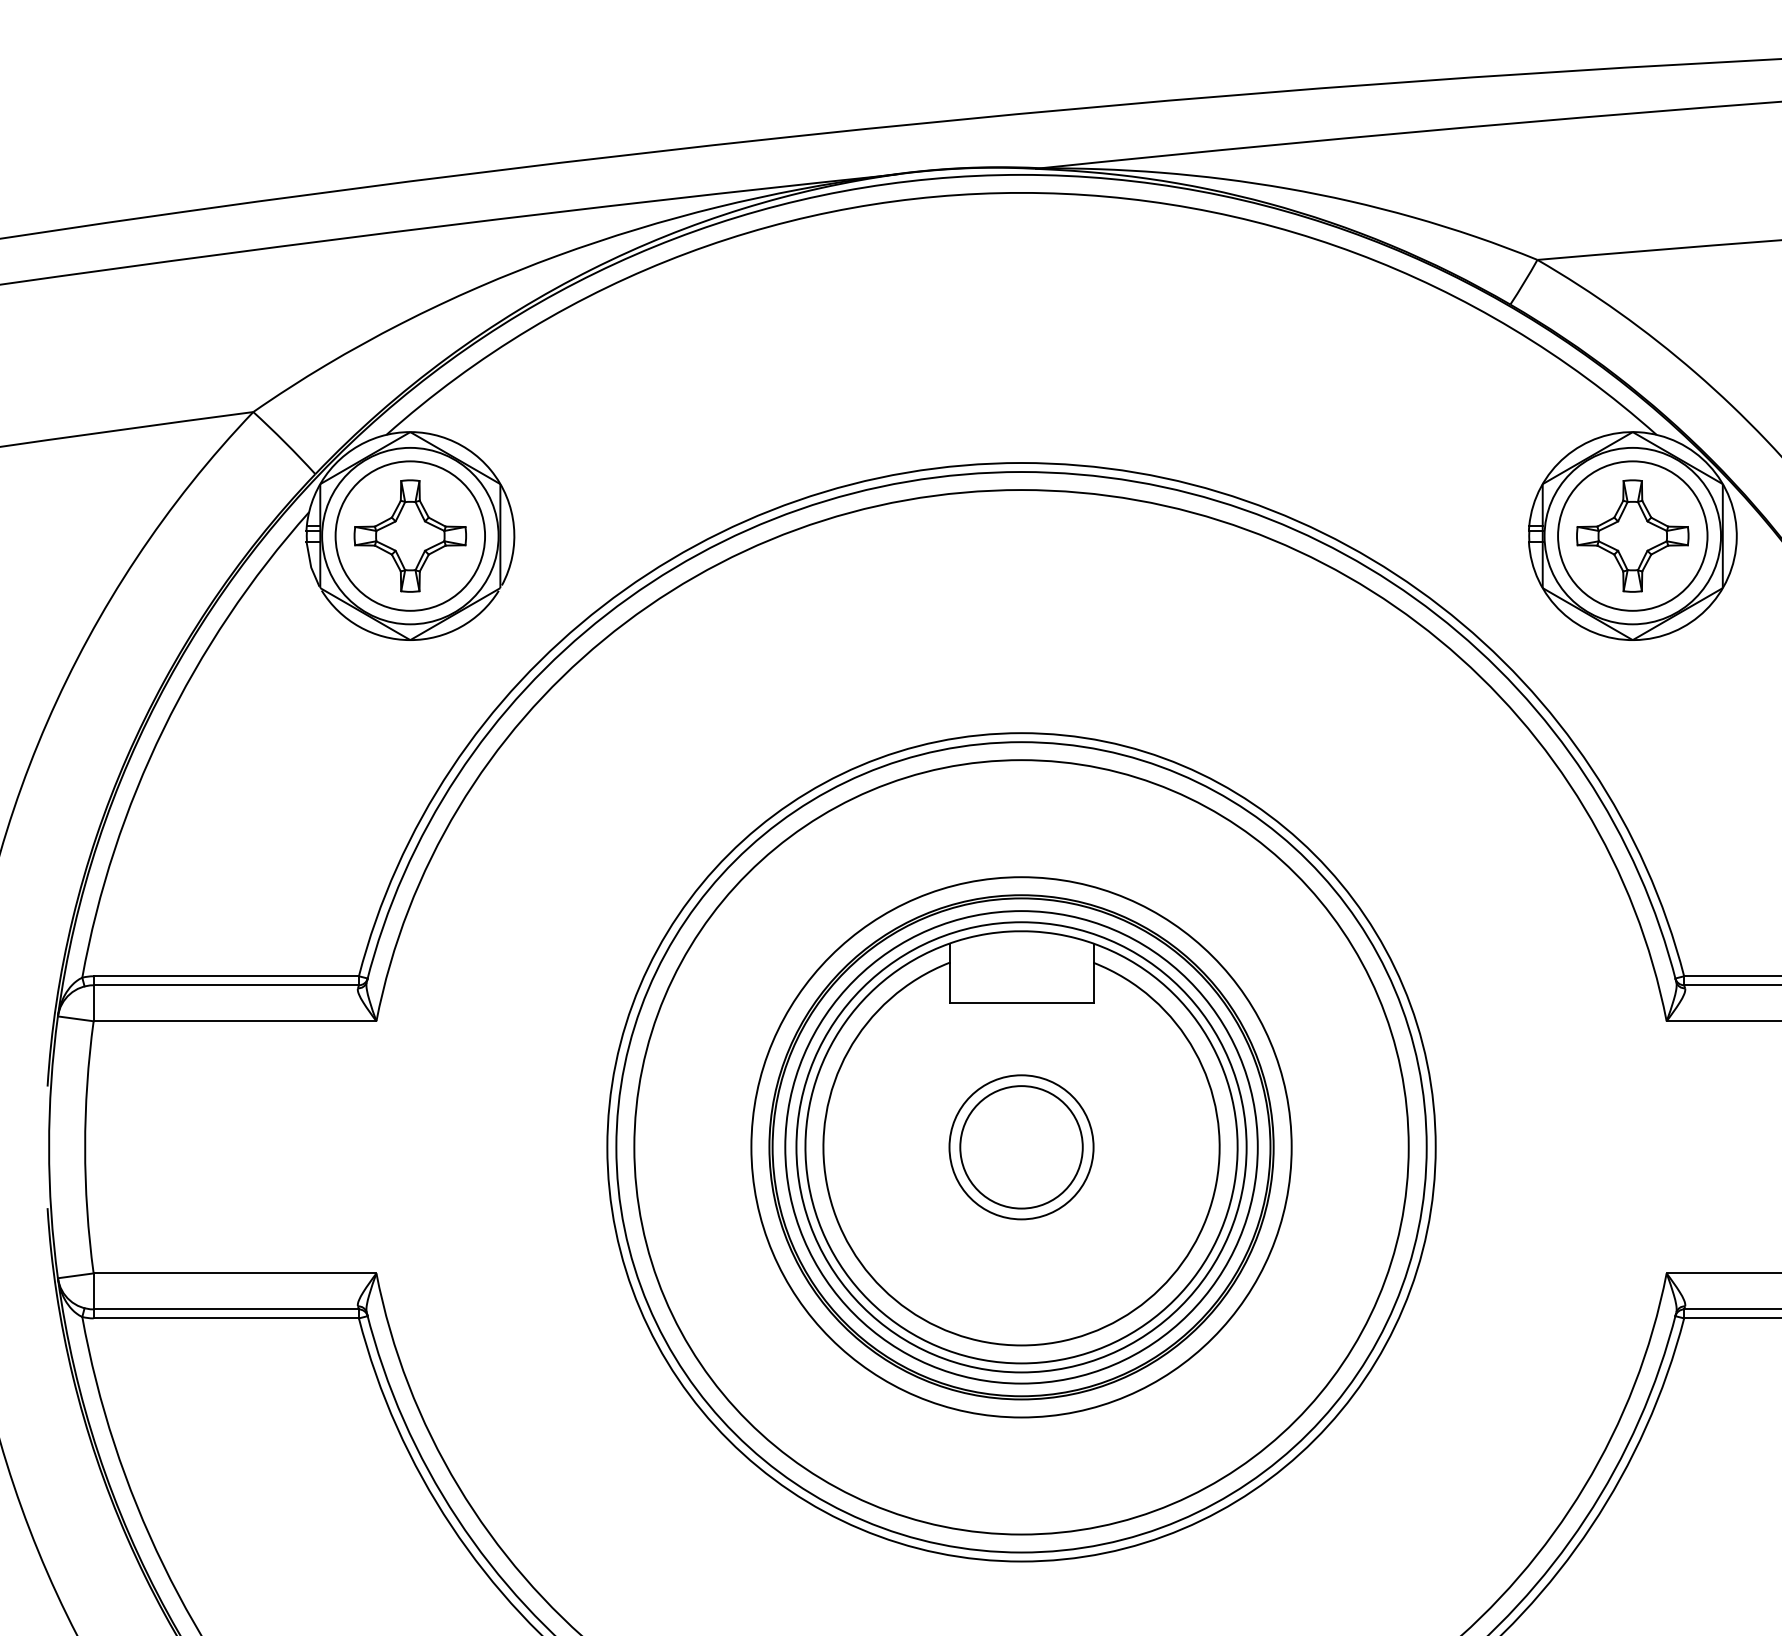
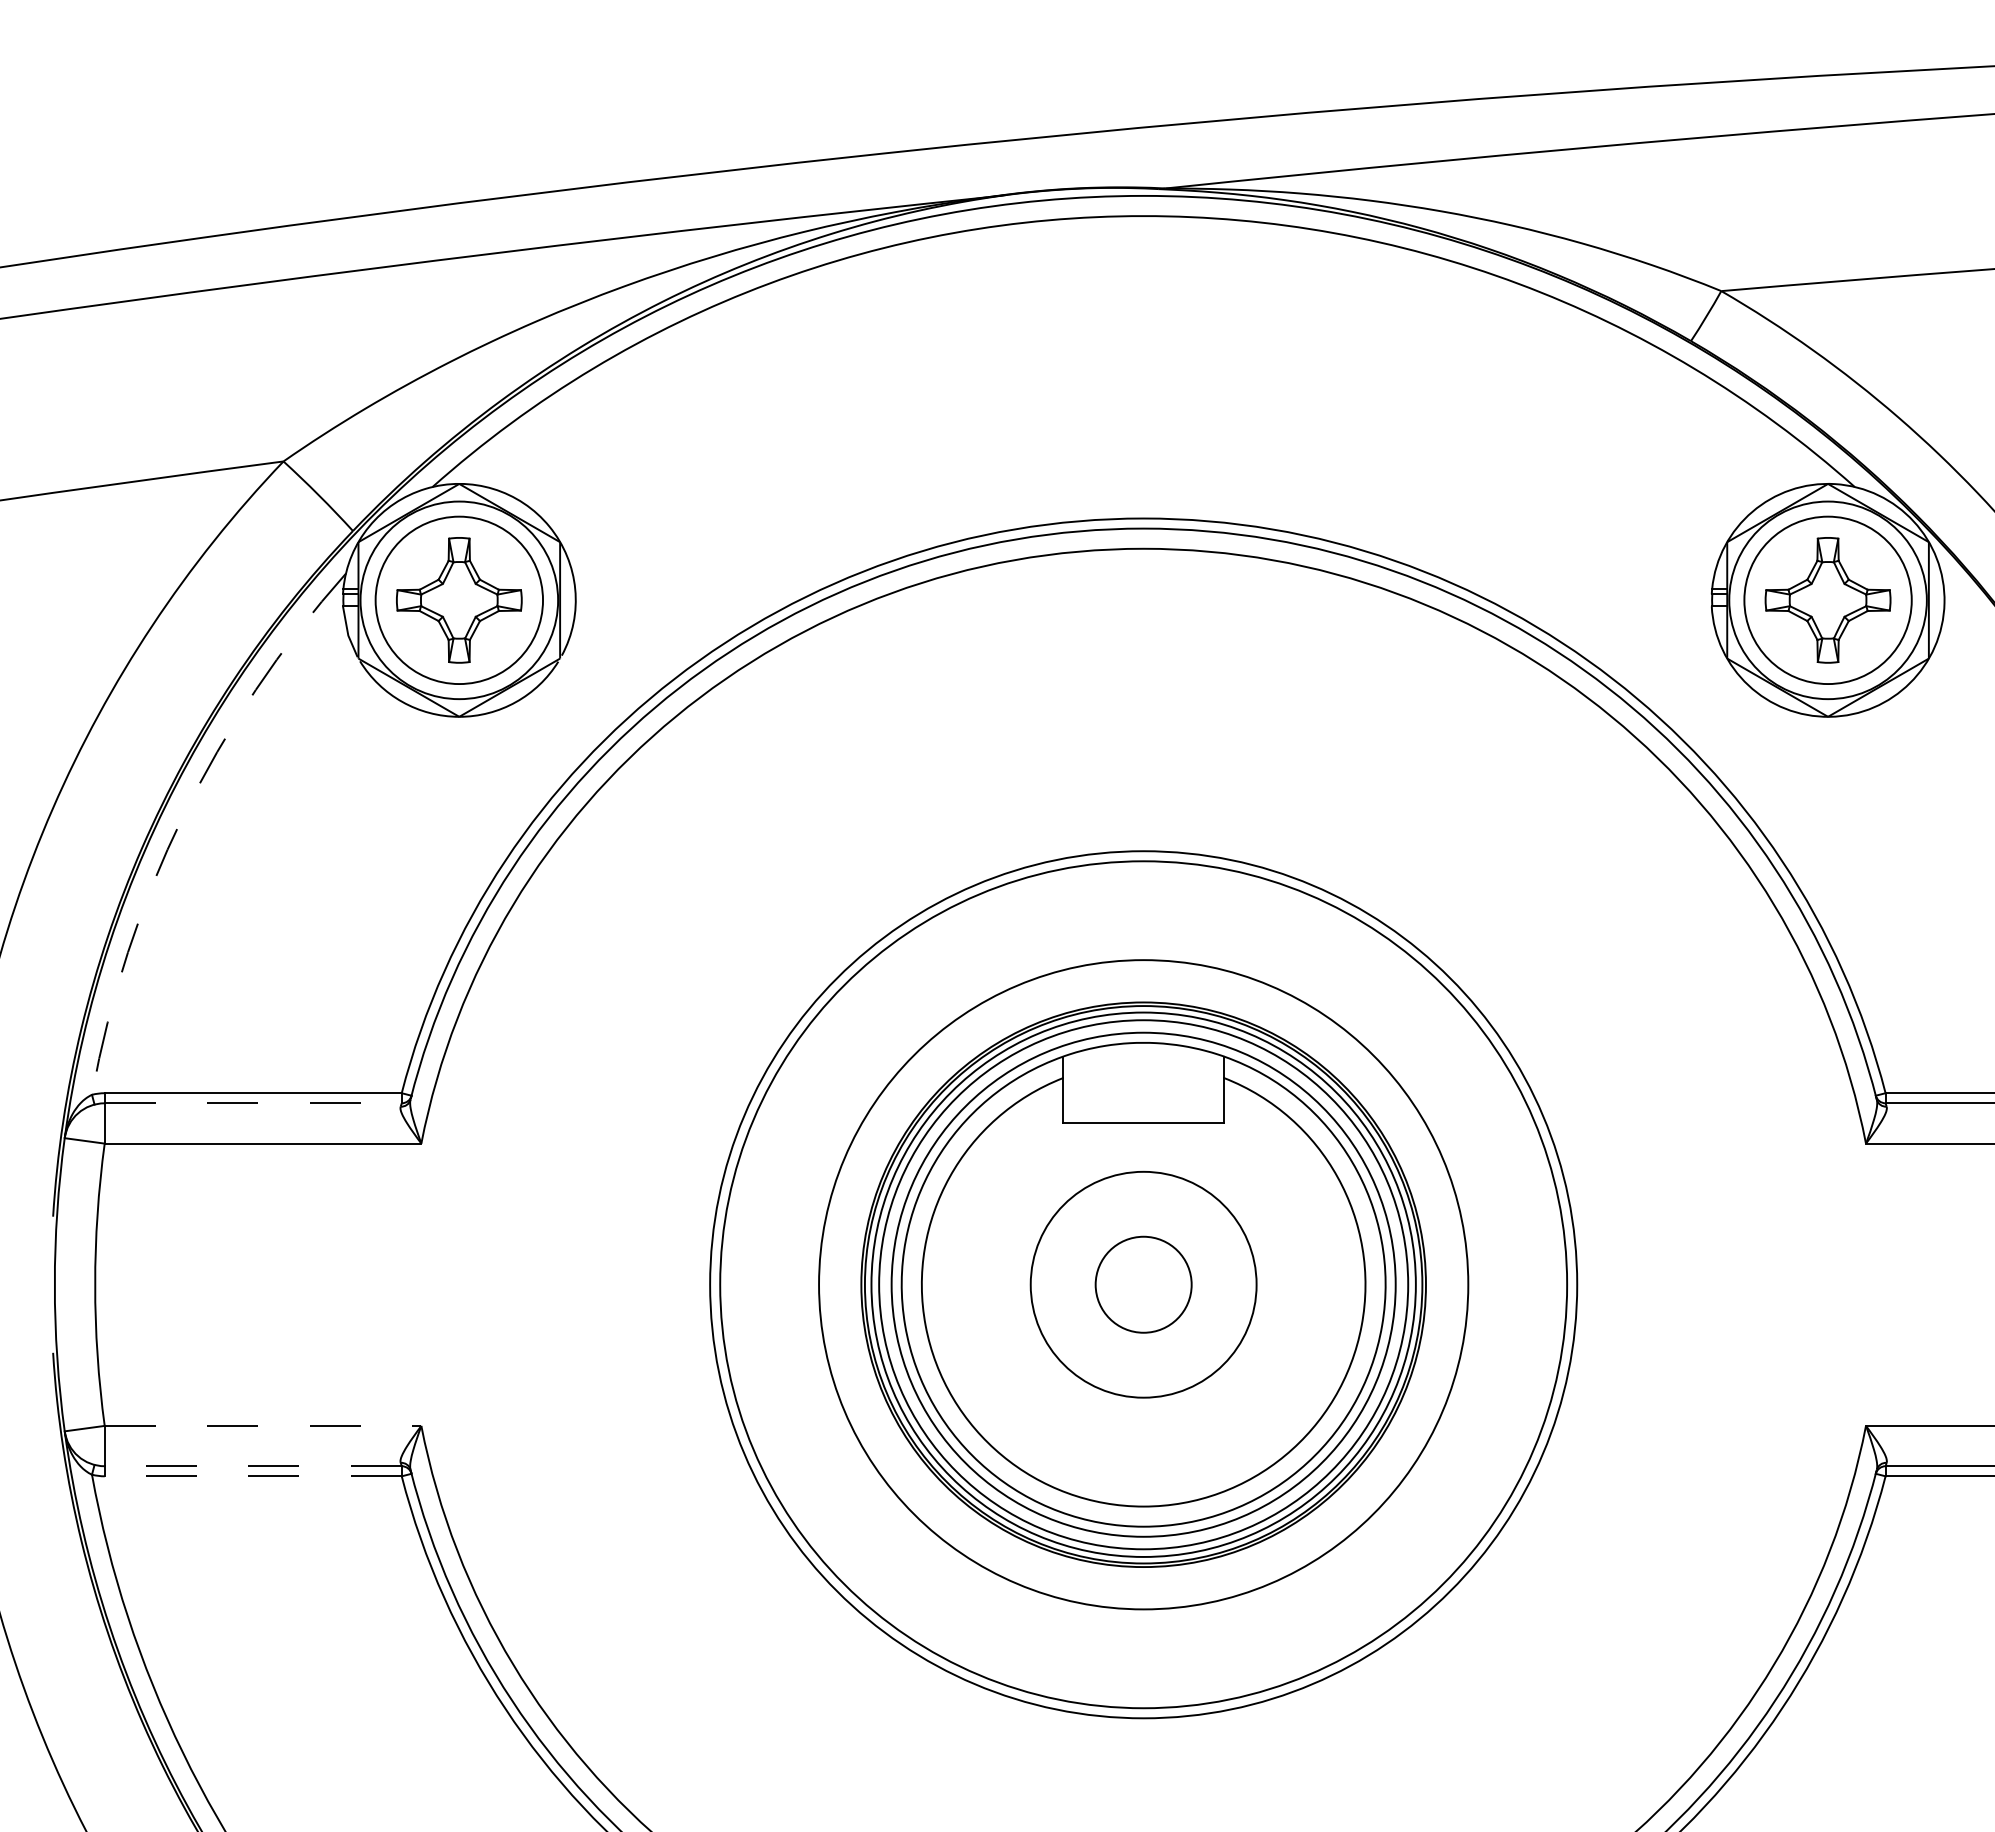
arc: (163, 729) -> (182, 816), solid -> dashed
line: (226, 985) -> (253, 1103), solid -> dashed
circle: (1021, 1147) -> (1143, 1284), size x0.6
circle: (1021, 1147) -> (1143, 1284), size x0.7
circle: (1021, 1147) -> (1143, 1284), size x0.7
circle: (1021, 1147) -> (1143, 1284), size x1.4
circle: (1021, 1147) -> (1143, 1284), size x1.4
line: (235, 1273) -> (263, 1425), solid -> dashed
line: (226, 1309) -> (253, 1466), solid -> dashed
line: (226, 1318) -> (253, 1476), solid -> dashed

